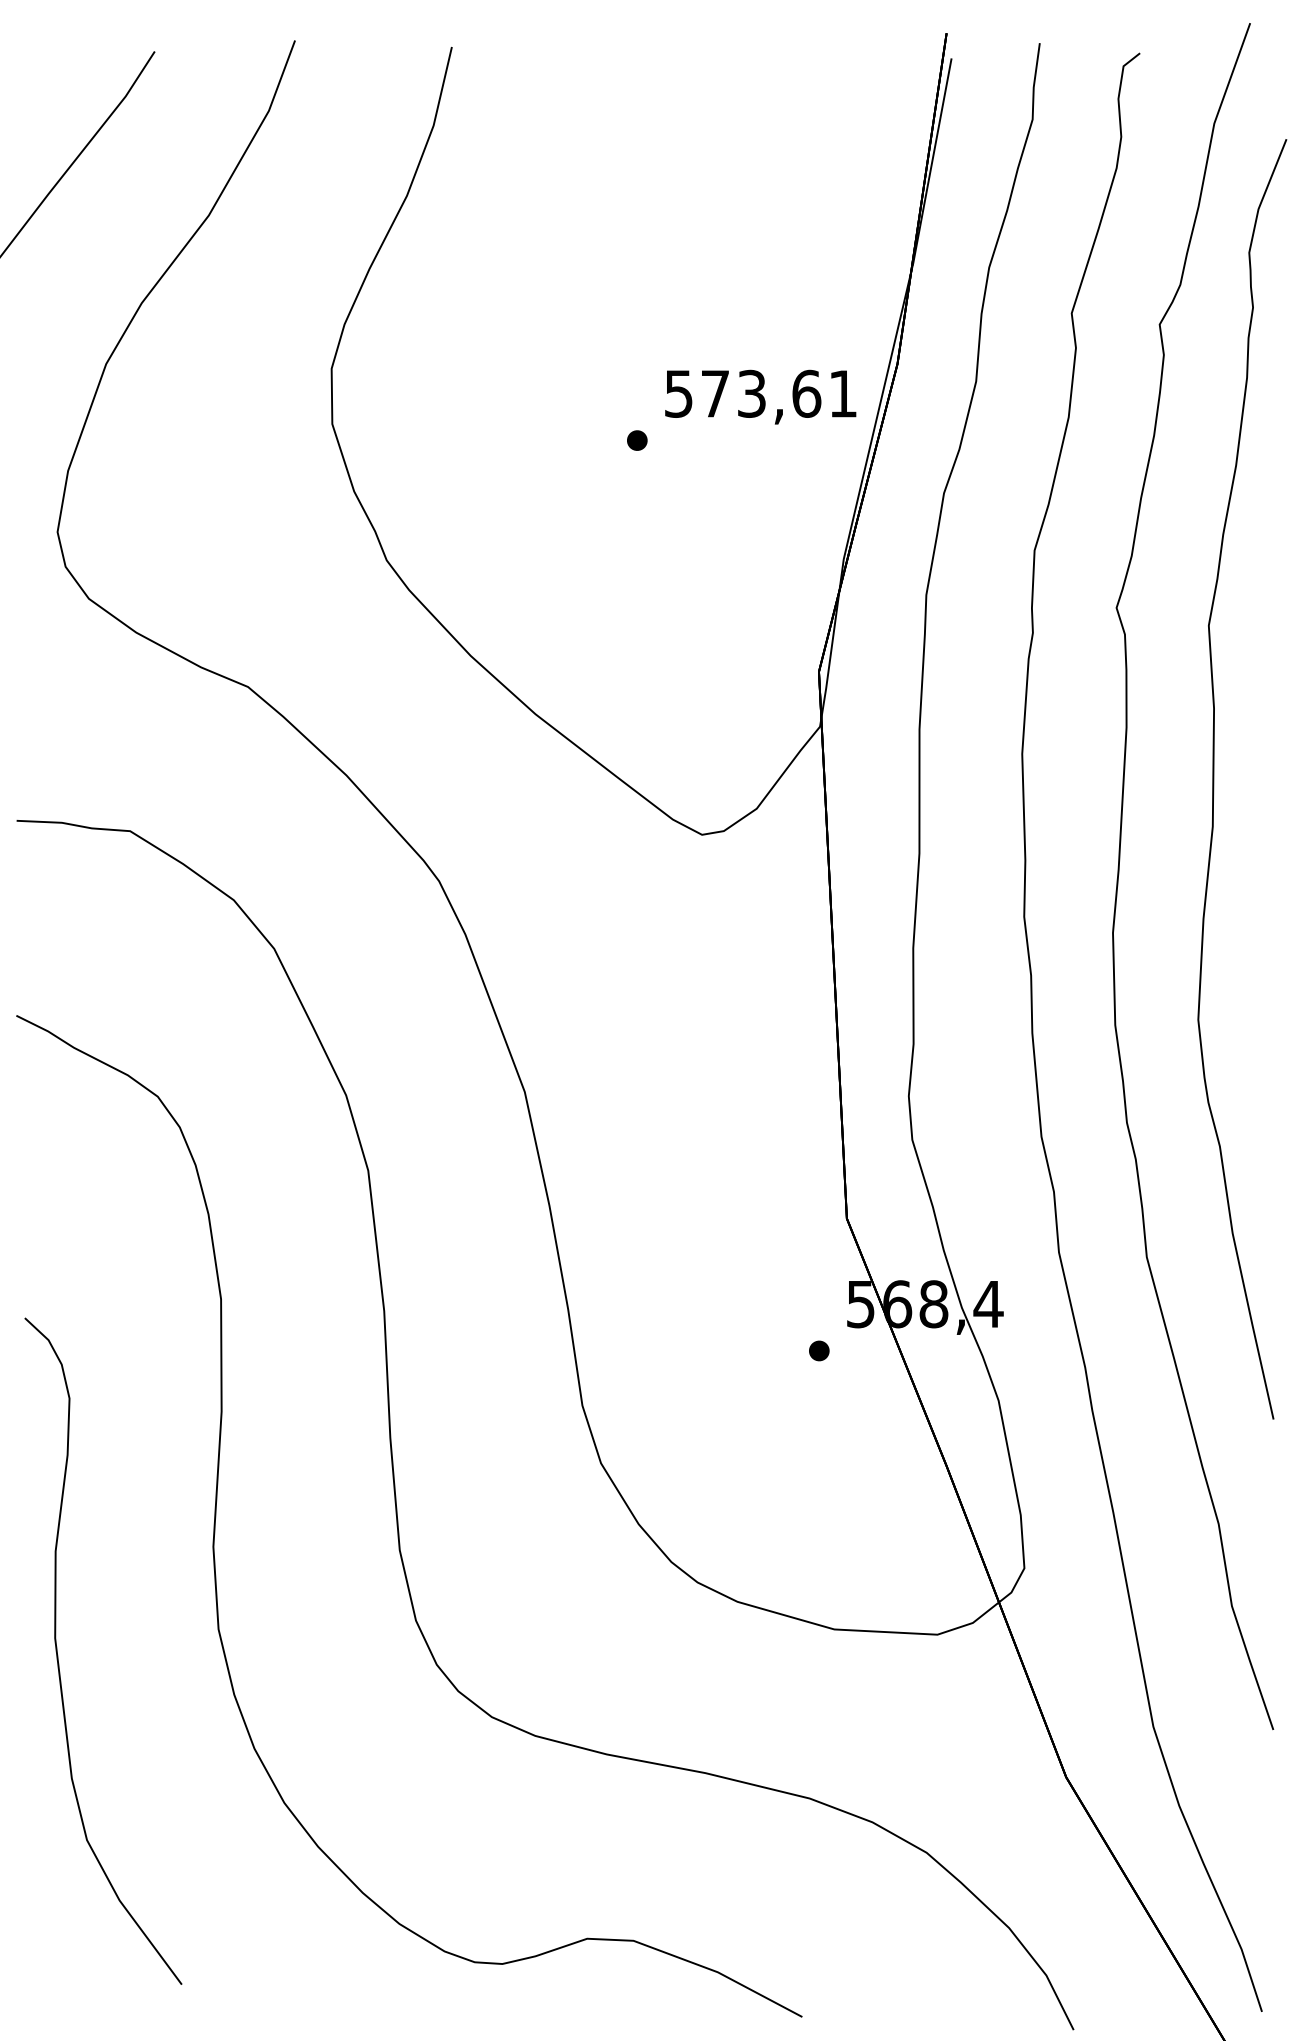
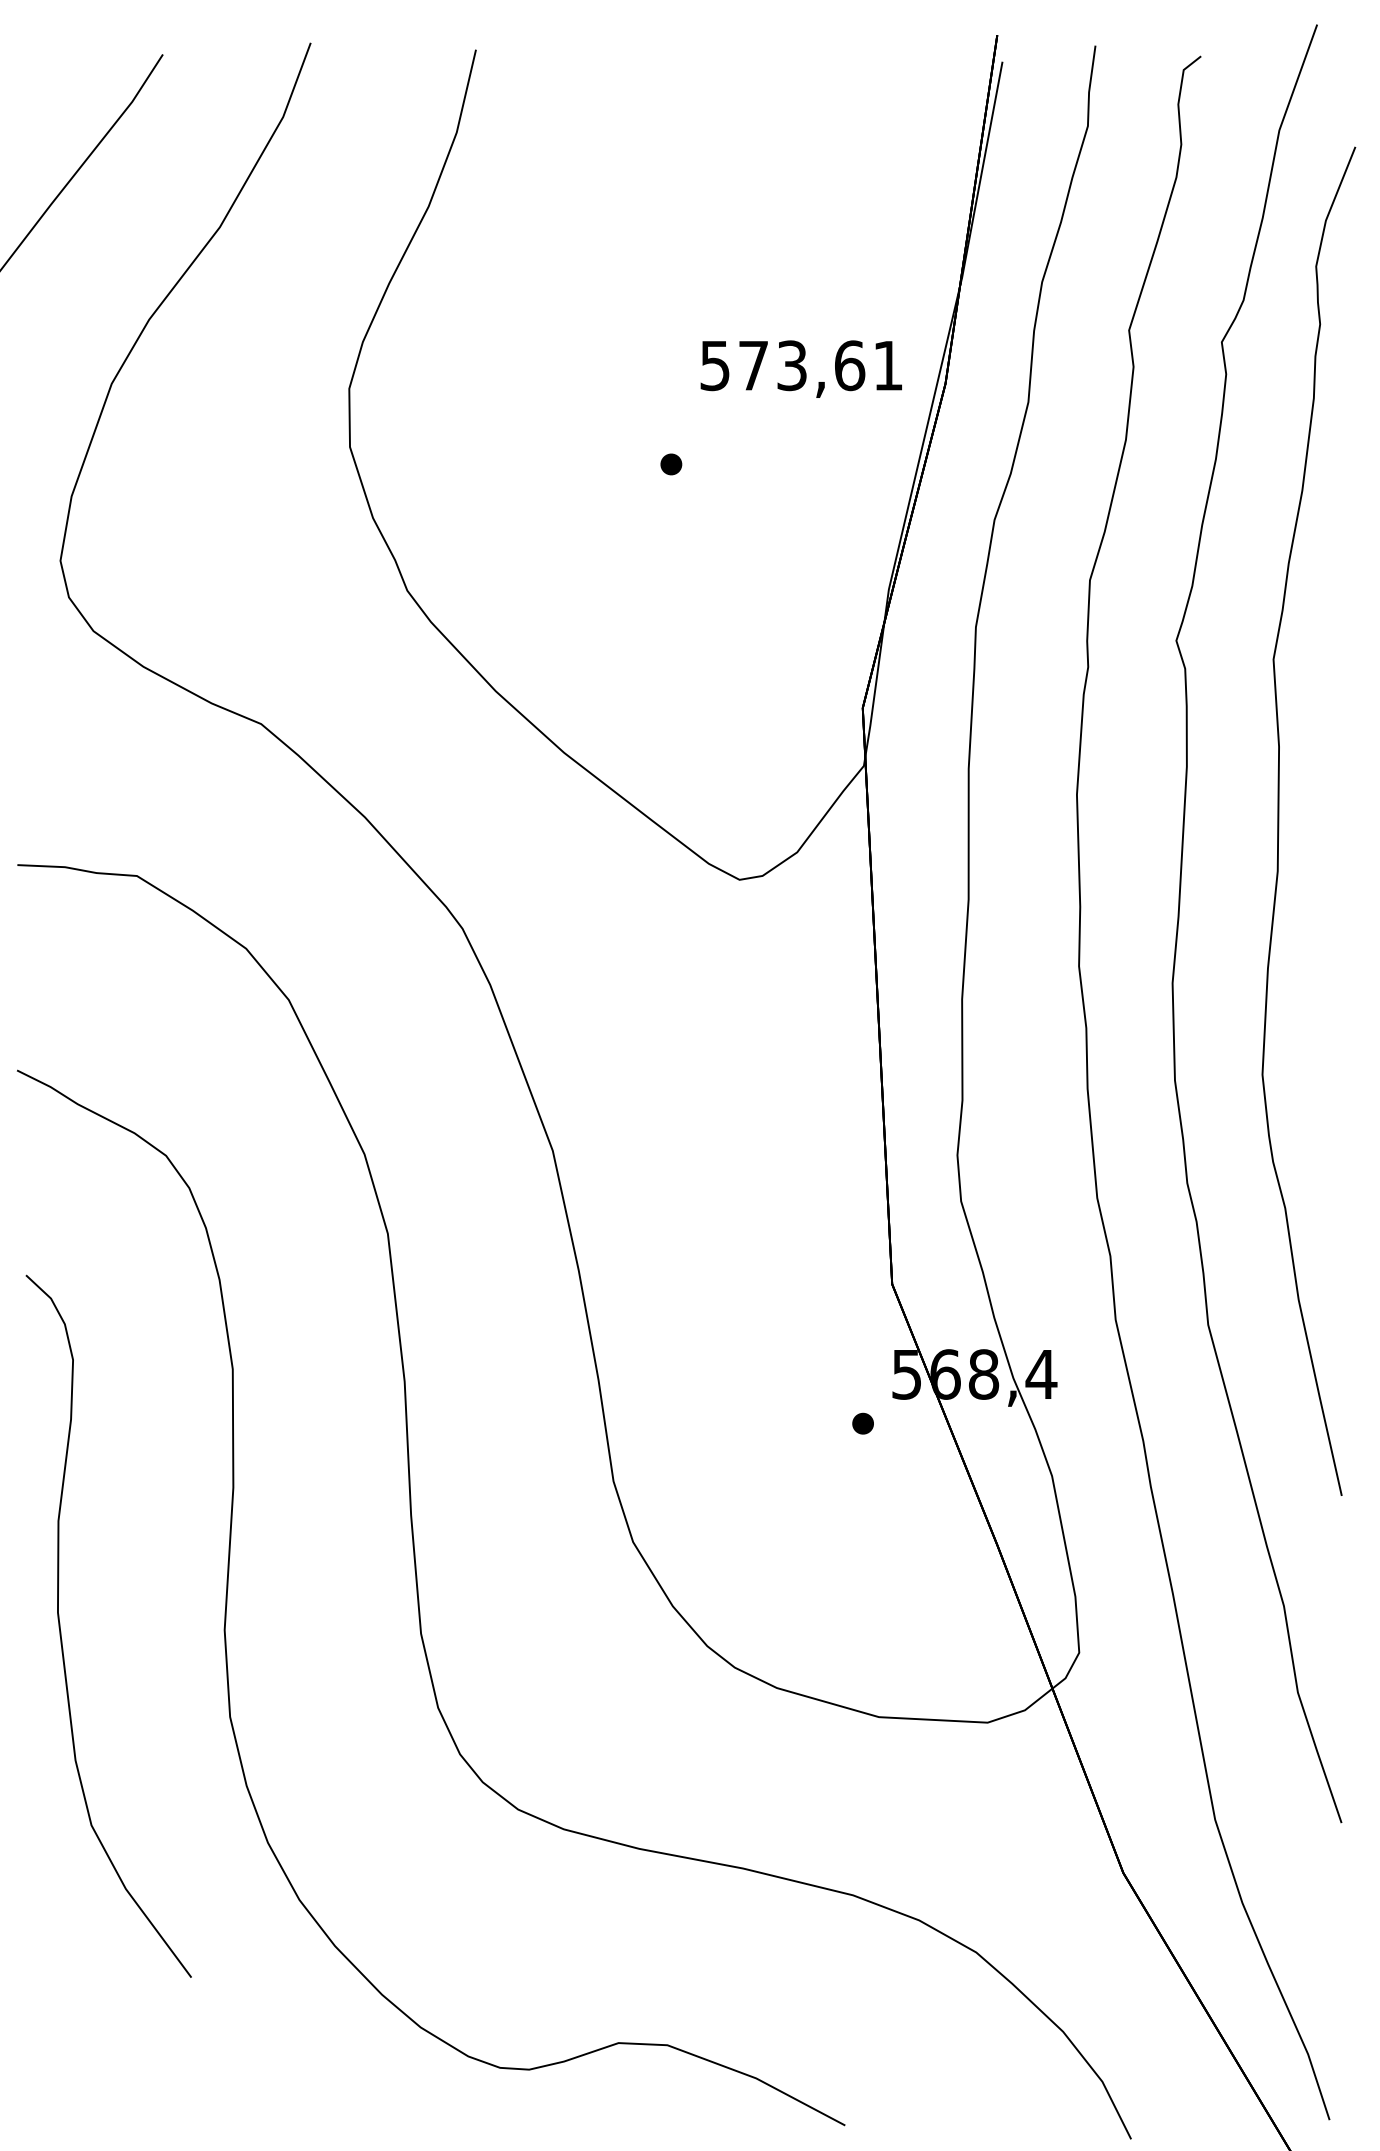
text: (760, 396) -> (801, 368), moved
curve: (58, 1655) -> (61, 1630), moved

